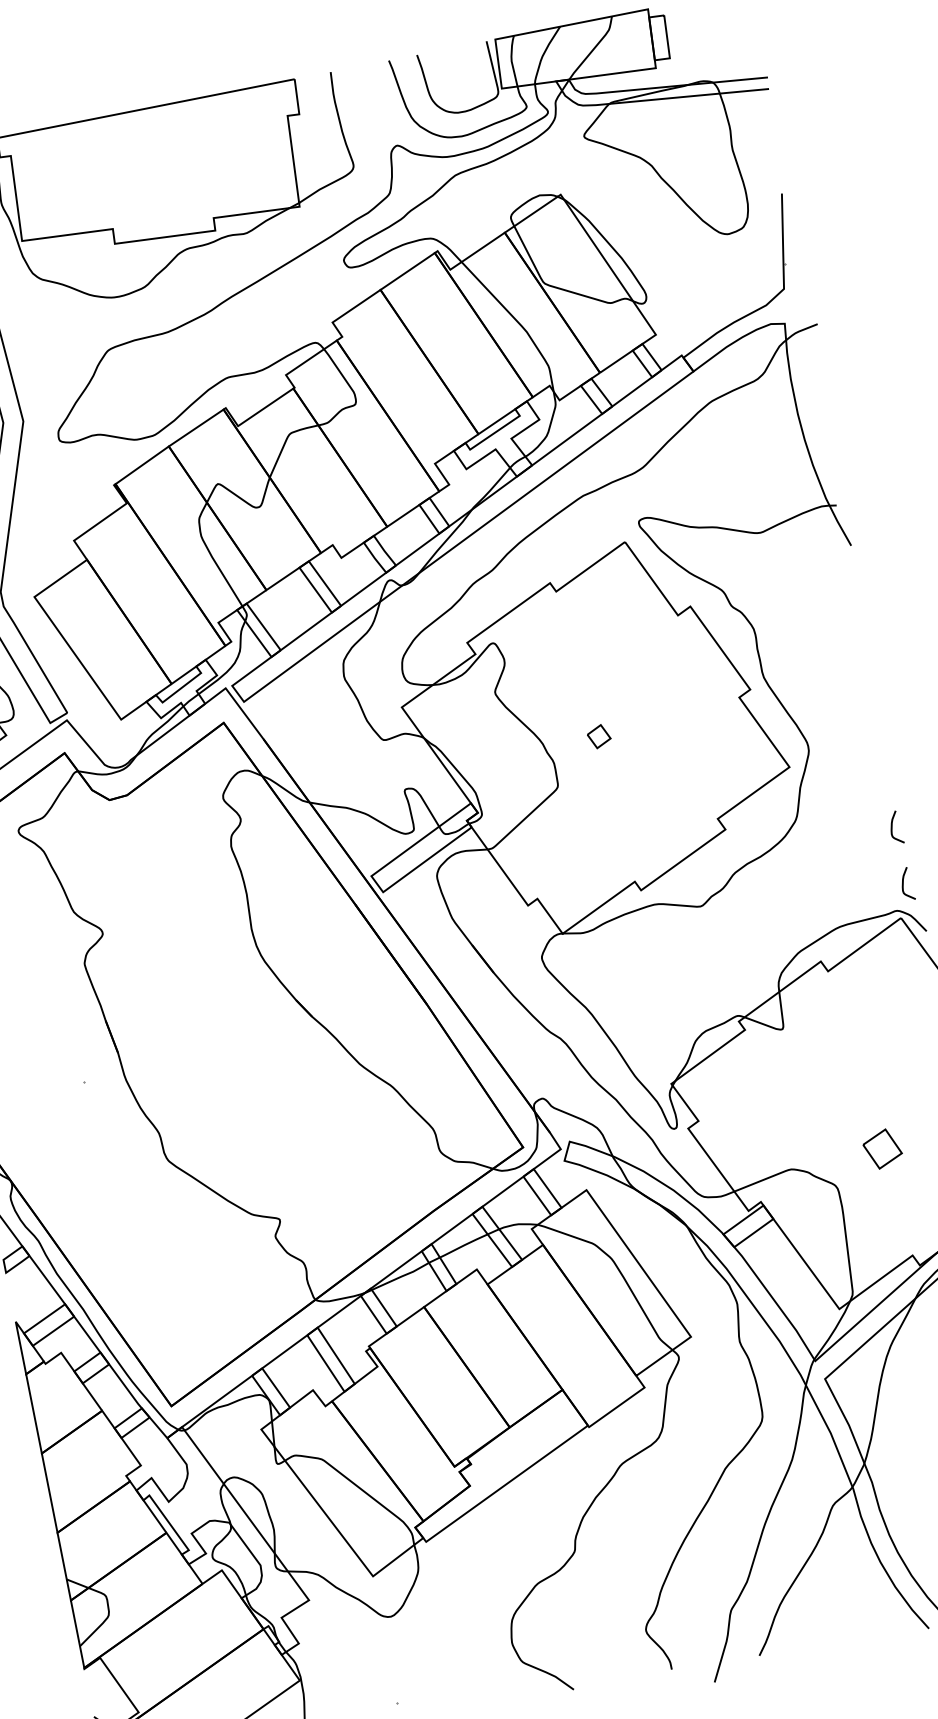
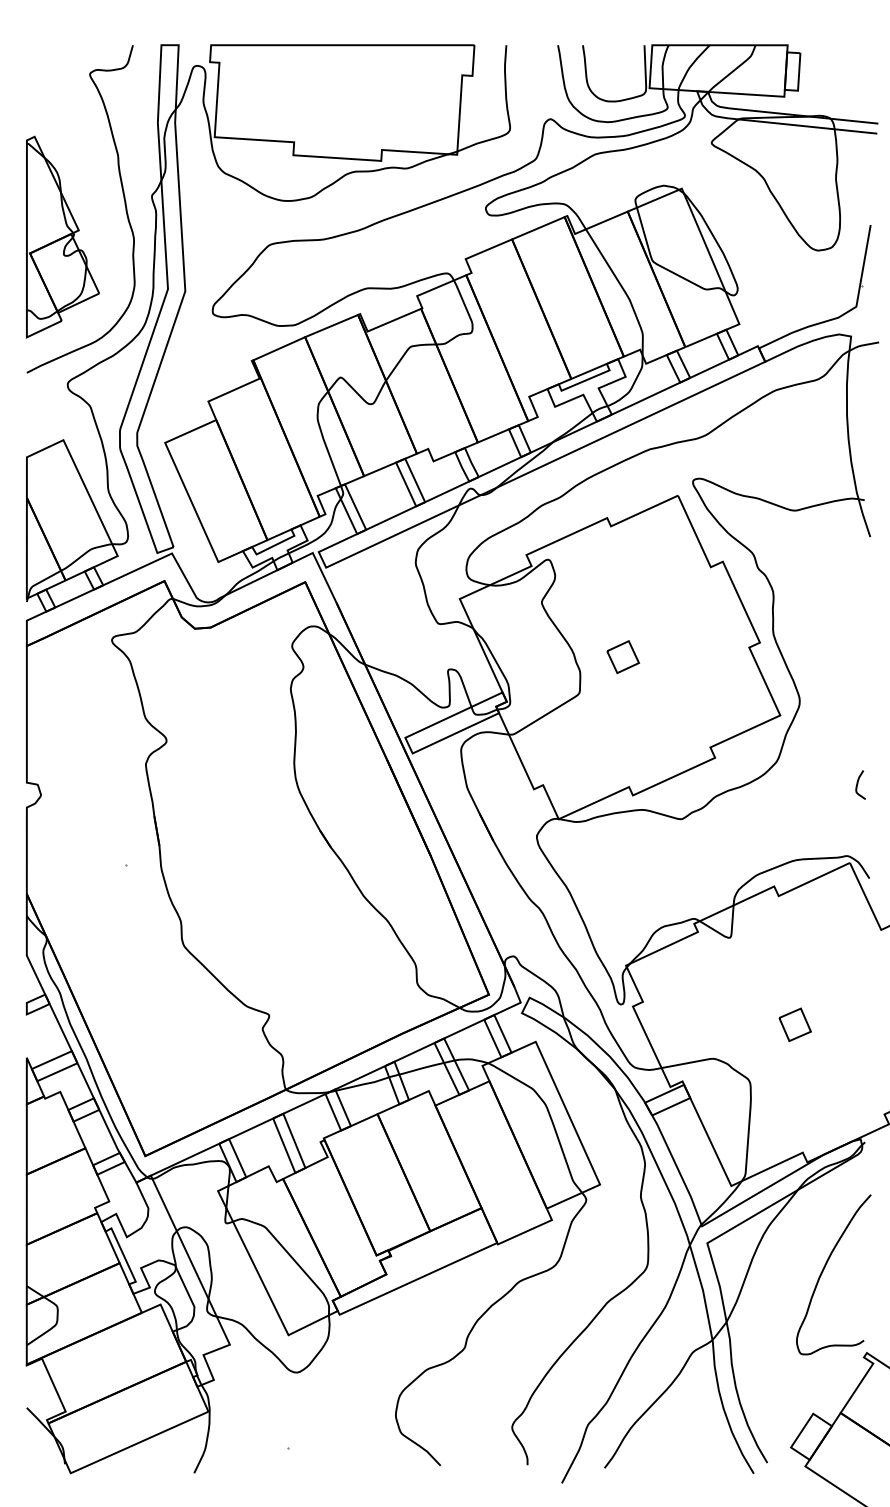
part: (598, 737) -> (622, 657), size x1.67
curve: (904, 884) -> (858, 834), removed
part: (881, 1148) -> (794, 1024), moved

